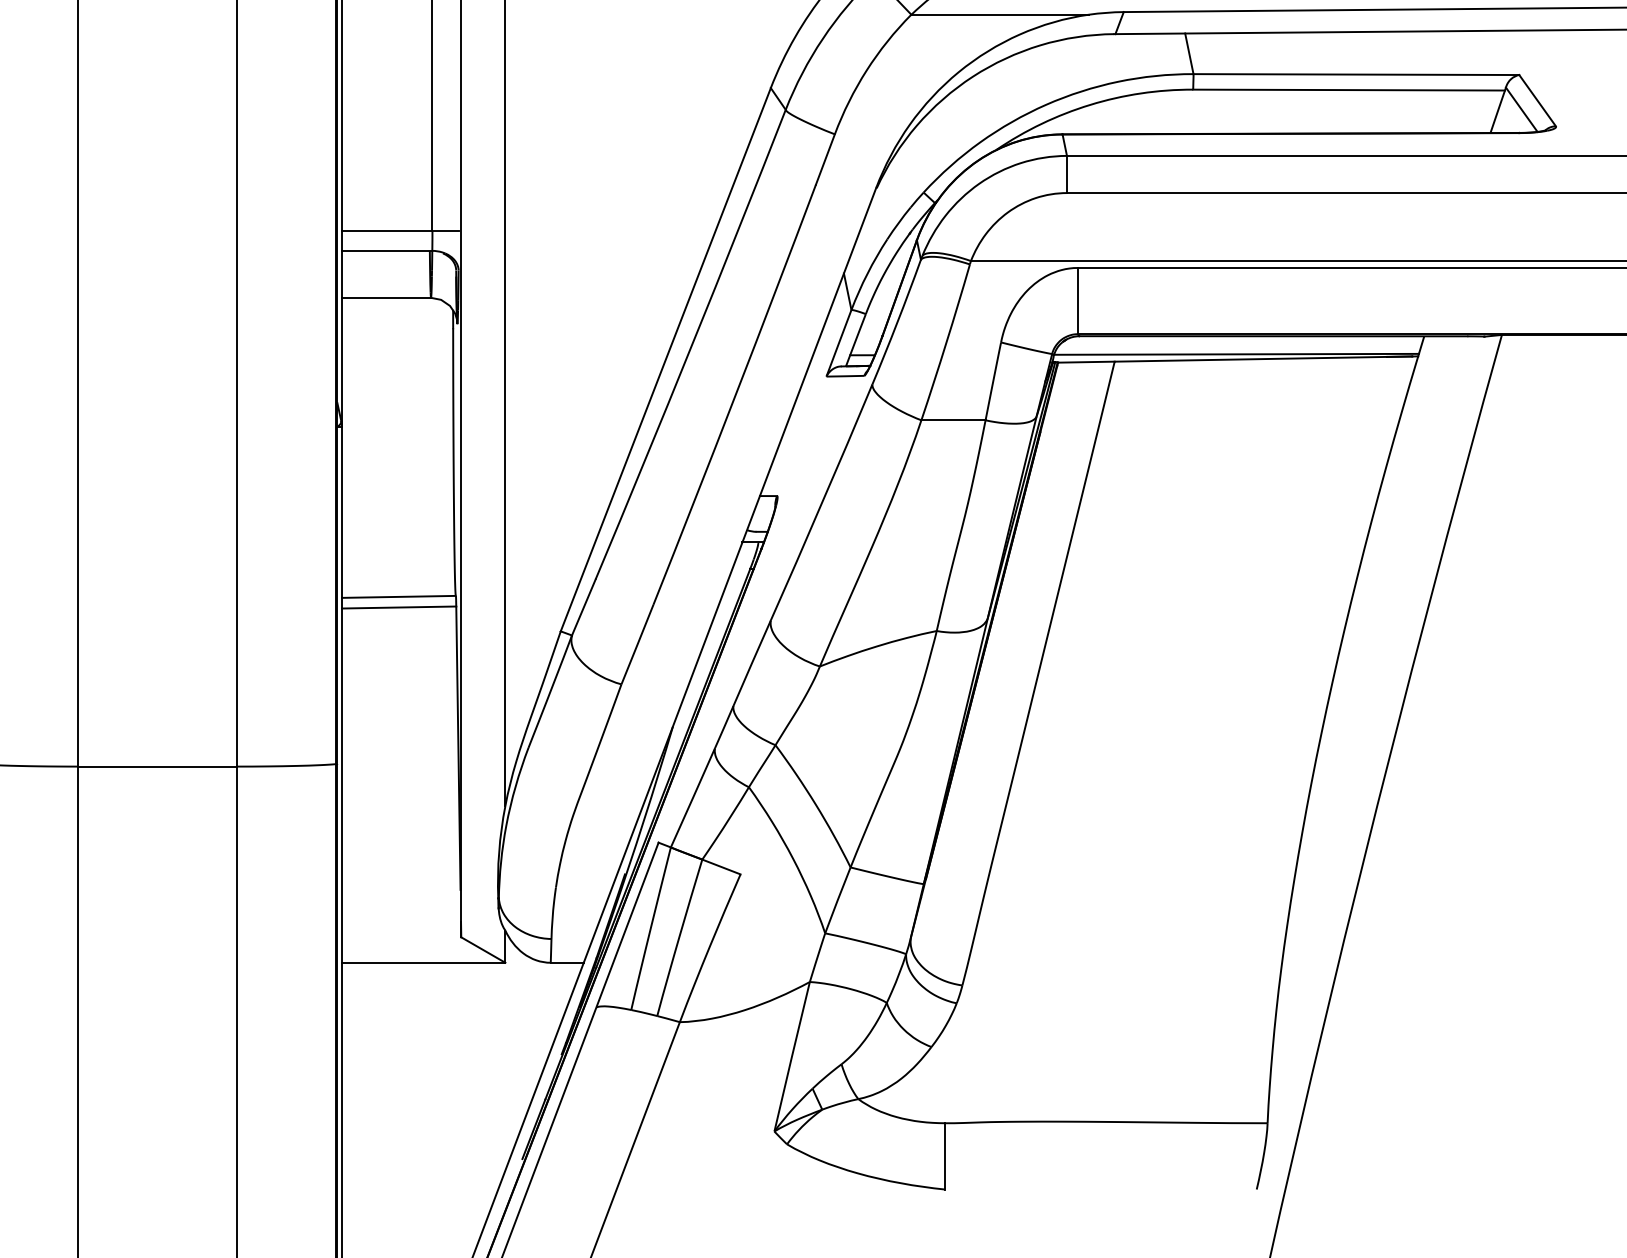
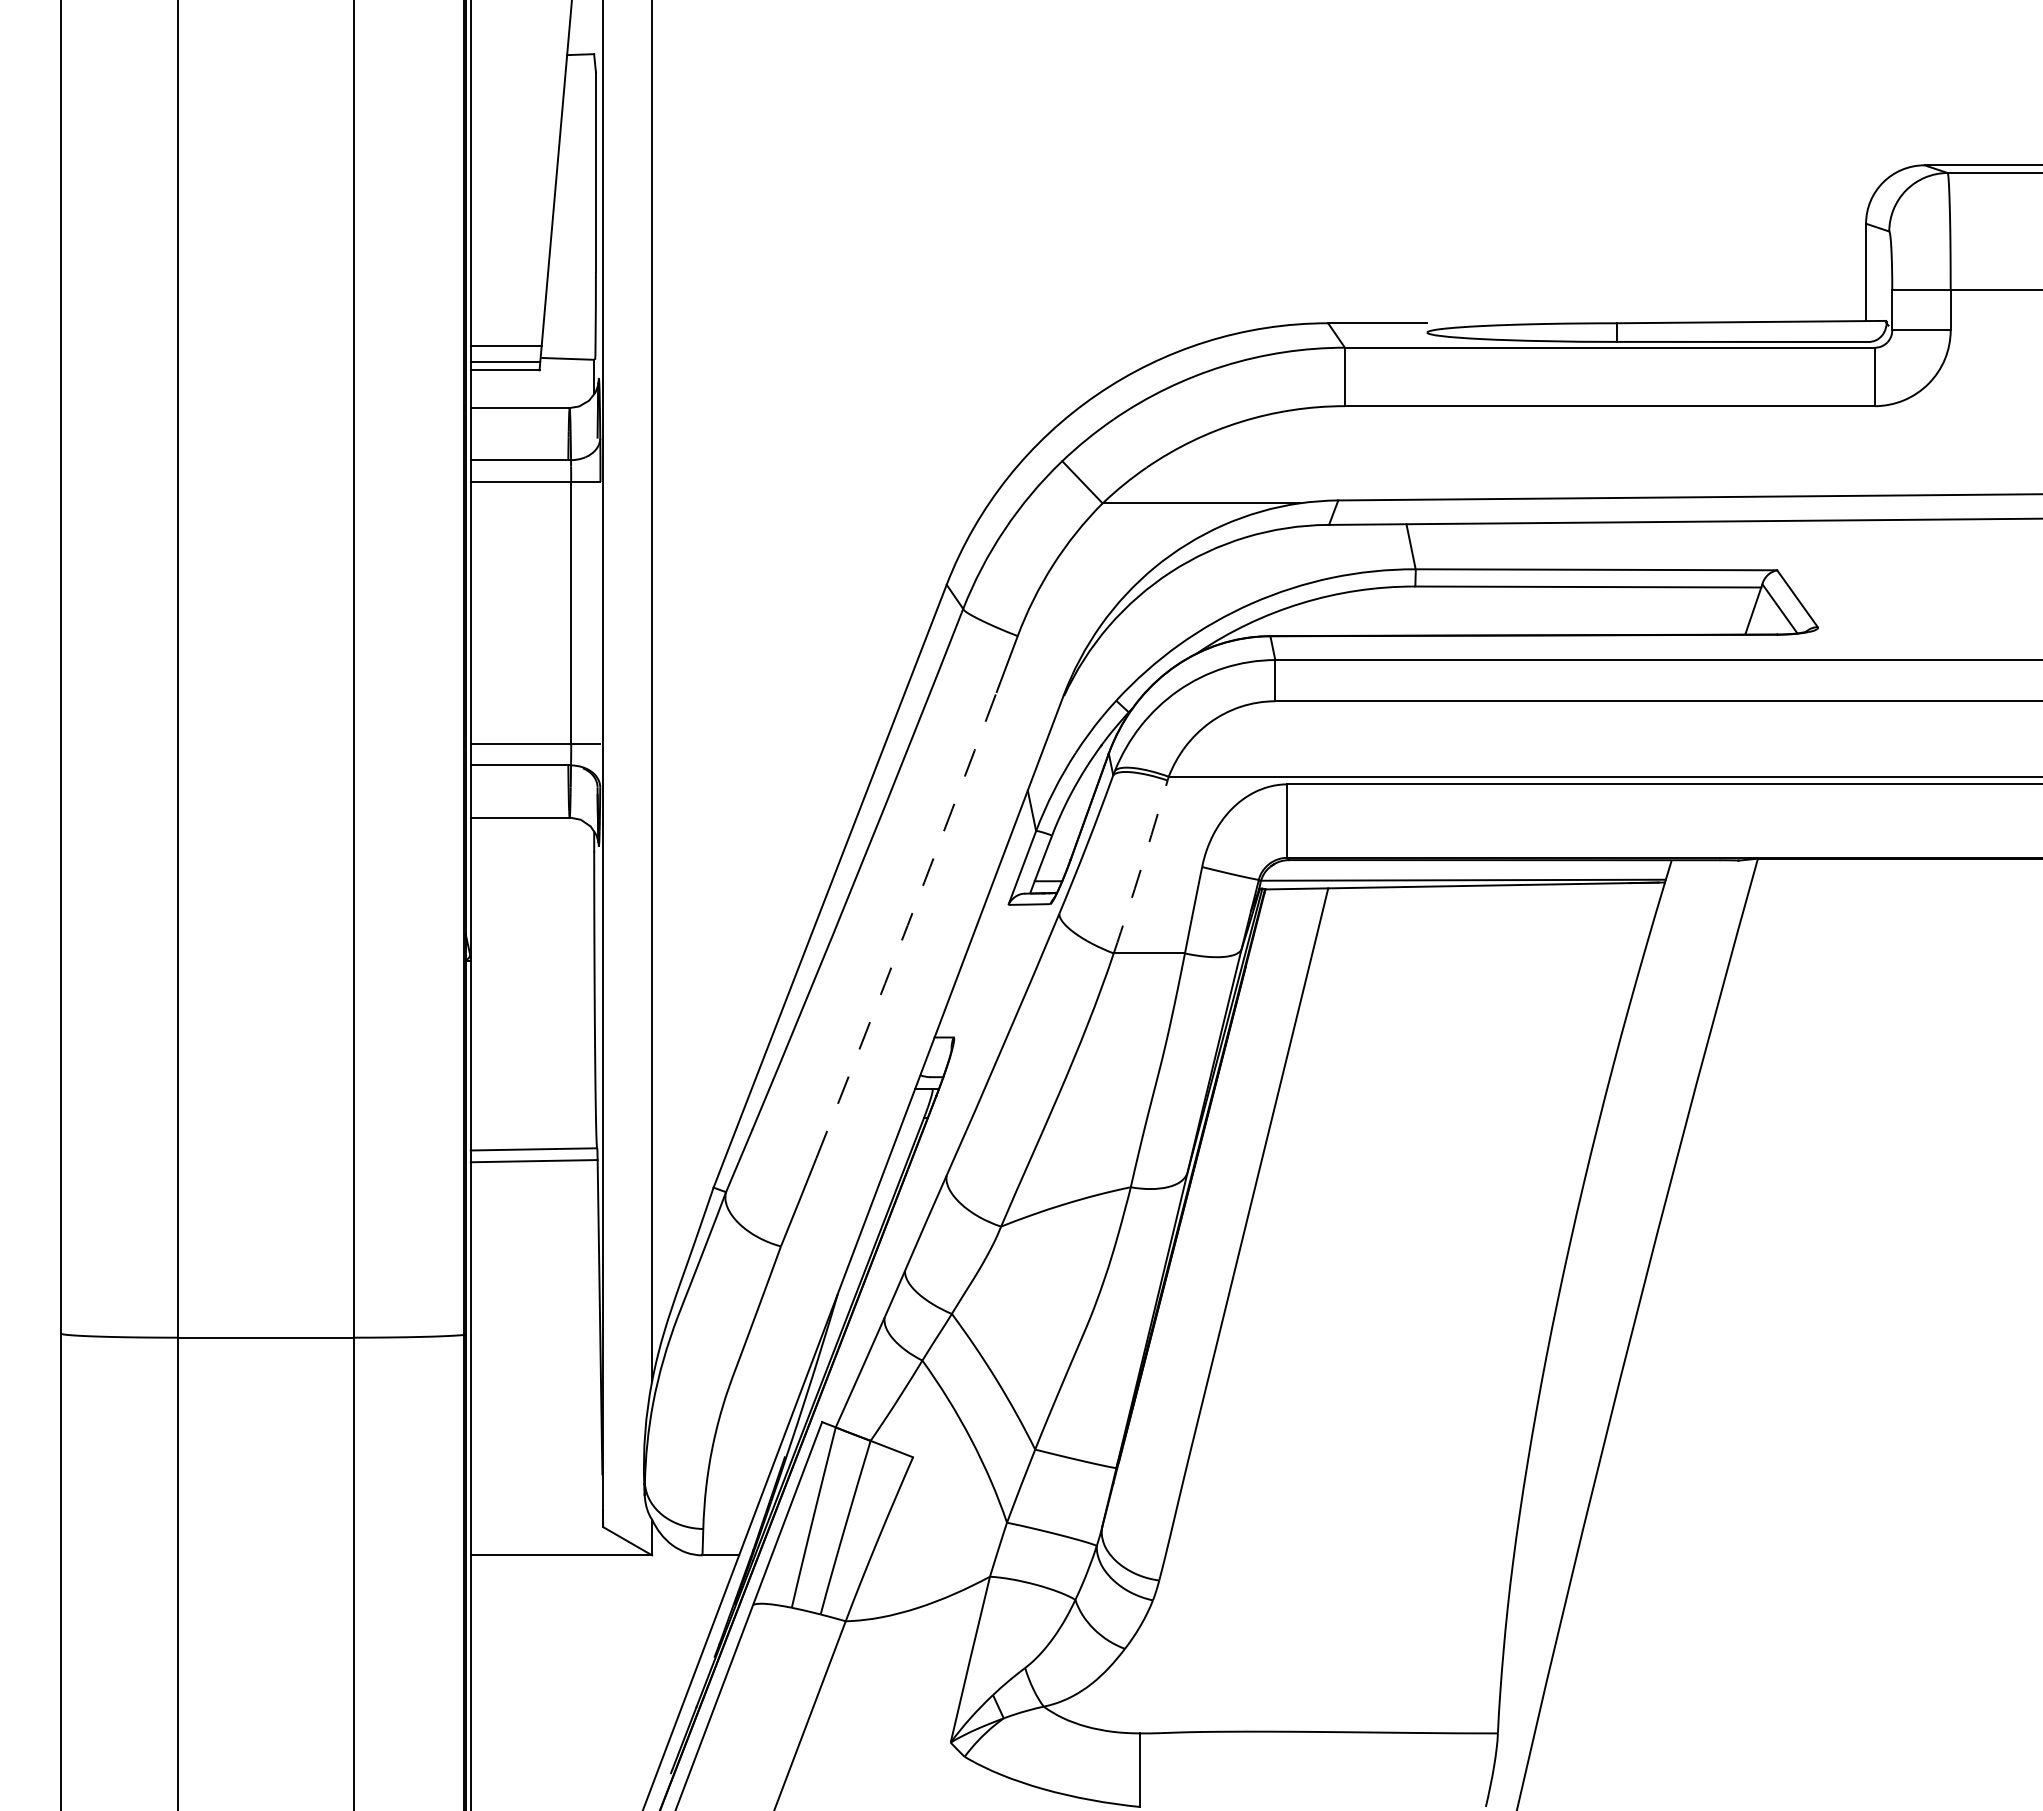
arc: (946, 342) -> (1141, 867), solid -> dashed
arc: (735, 395) -> (907, 925), solid -> dashed

